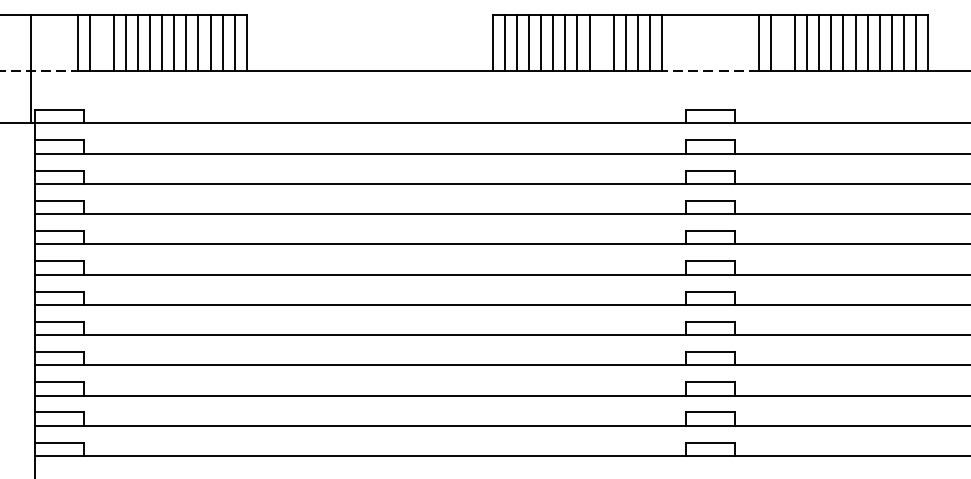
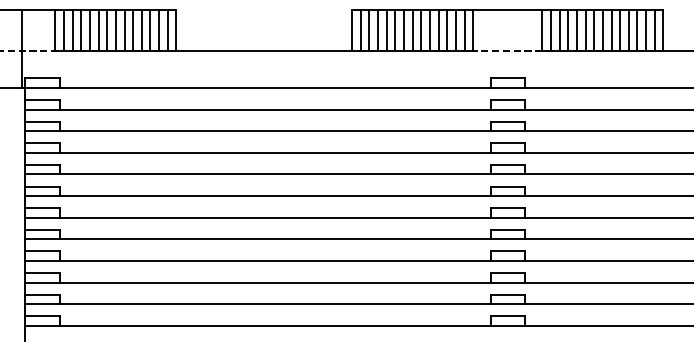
line: (101, 42) -> (72, 30), added
line: (601, 42) -> (429, 30), added
line: (783, 42) -> (560, 30), added

